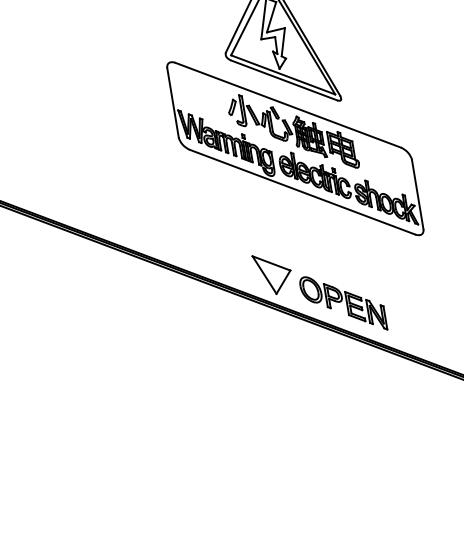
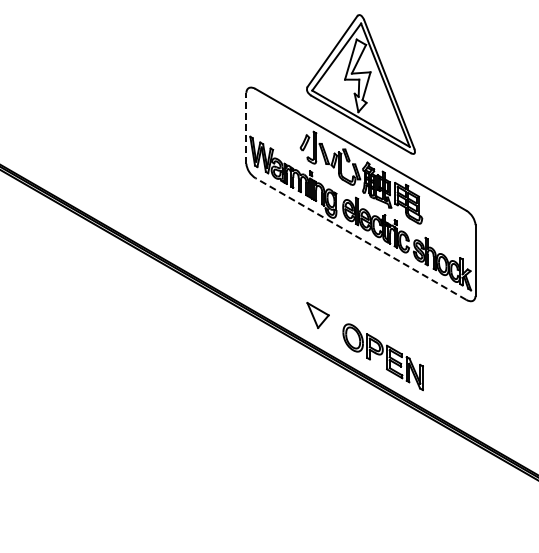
line: (172, 101) -> (246, 127), solid -> dashed
line: (302, 192) -> (360, 239), solid -> dashed
part: (272, 273) -> (317, 315), size x0.6

